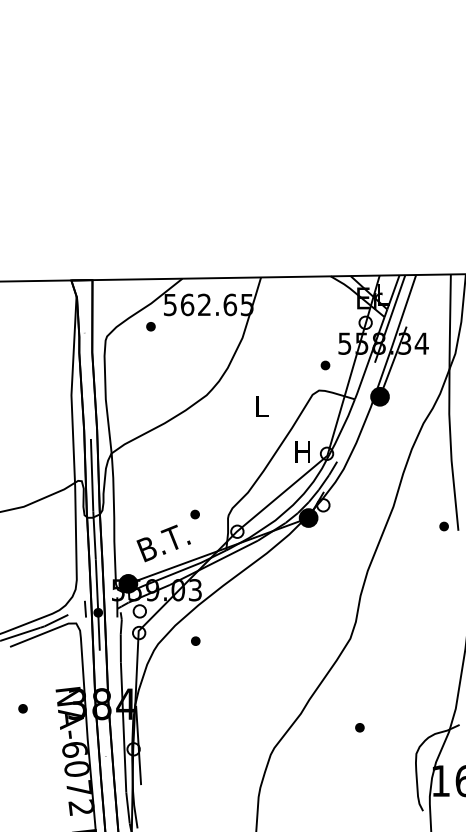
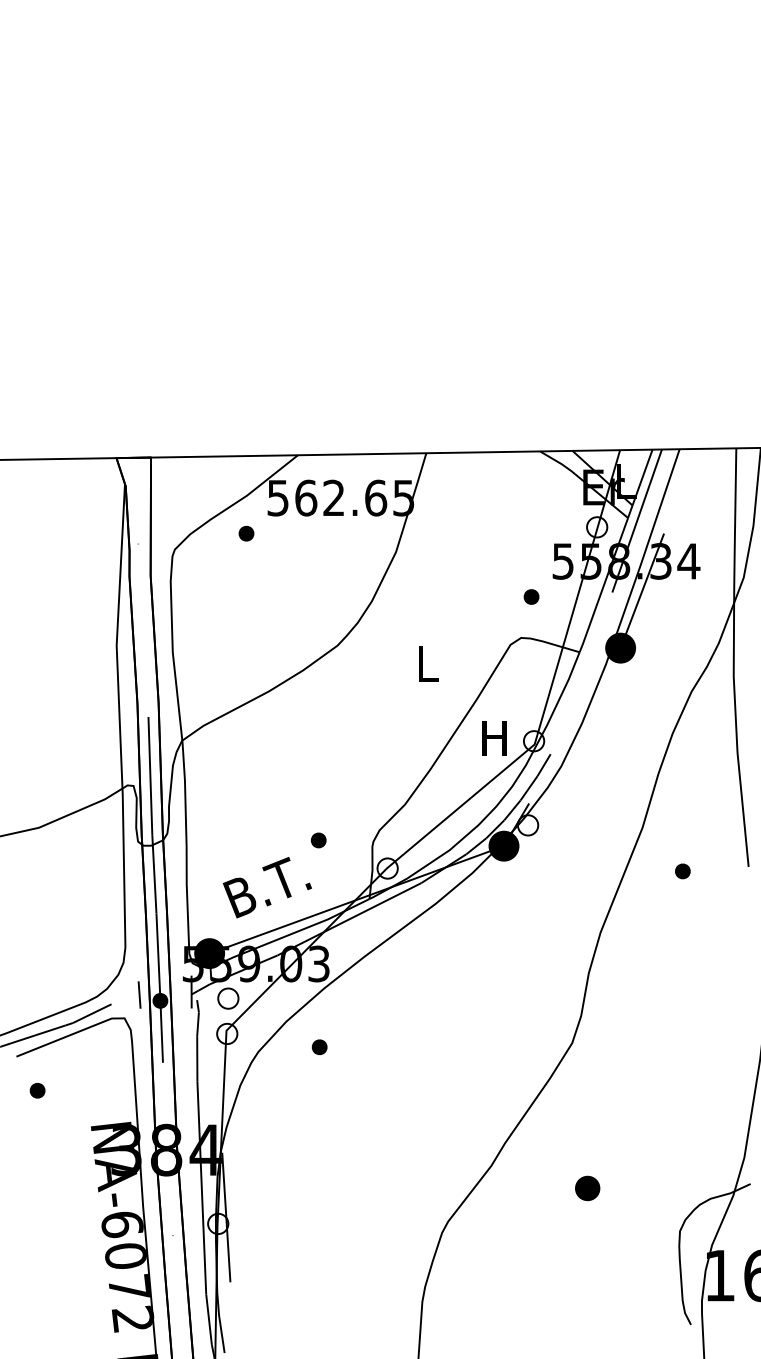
part: (443, 526) -> (681, 871), moved
part: (22, 708) -> (36, 1090), moved
part: (359, 727) -> (587, 1188), size x1.6

